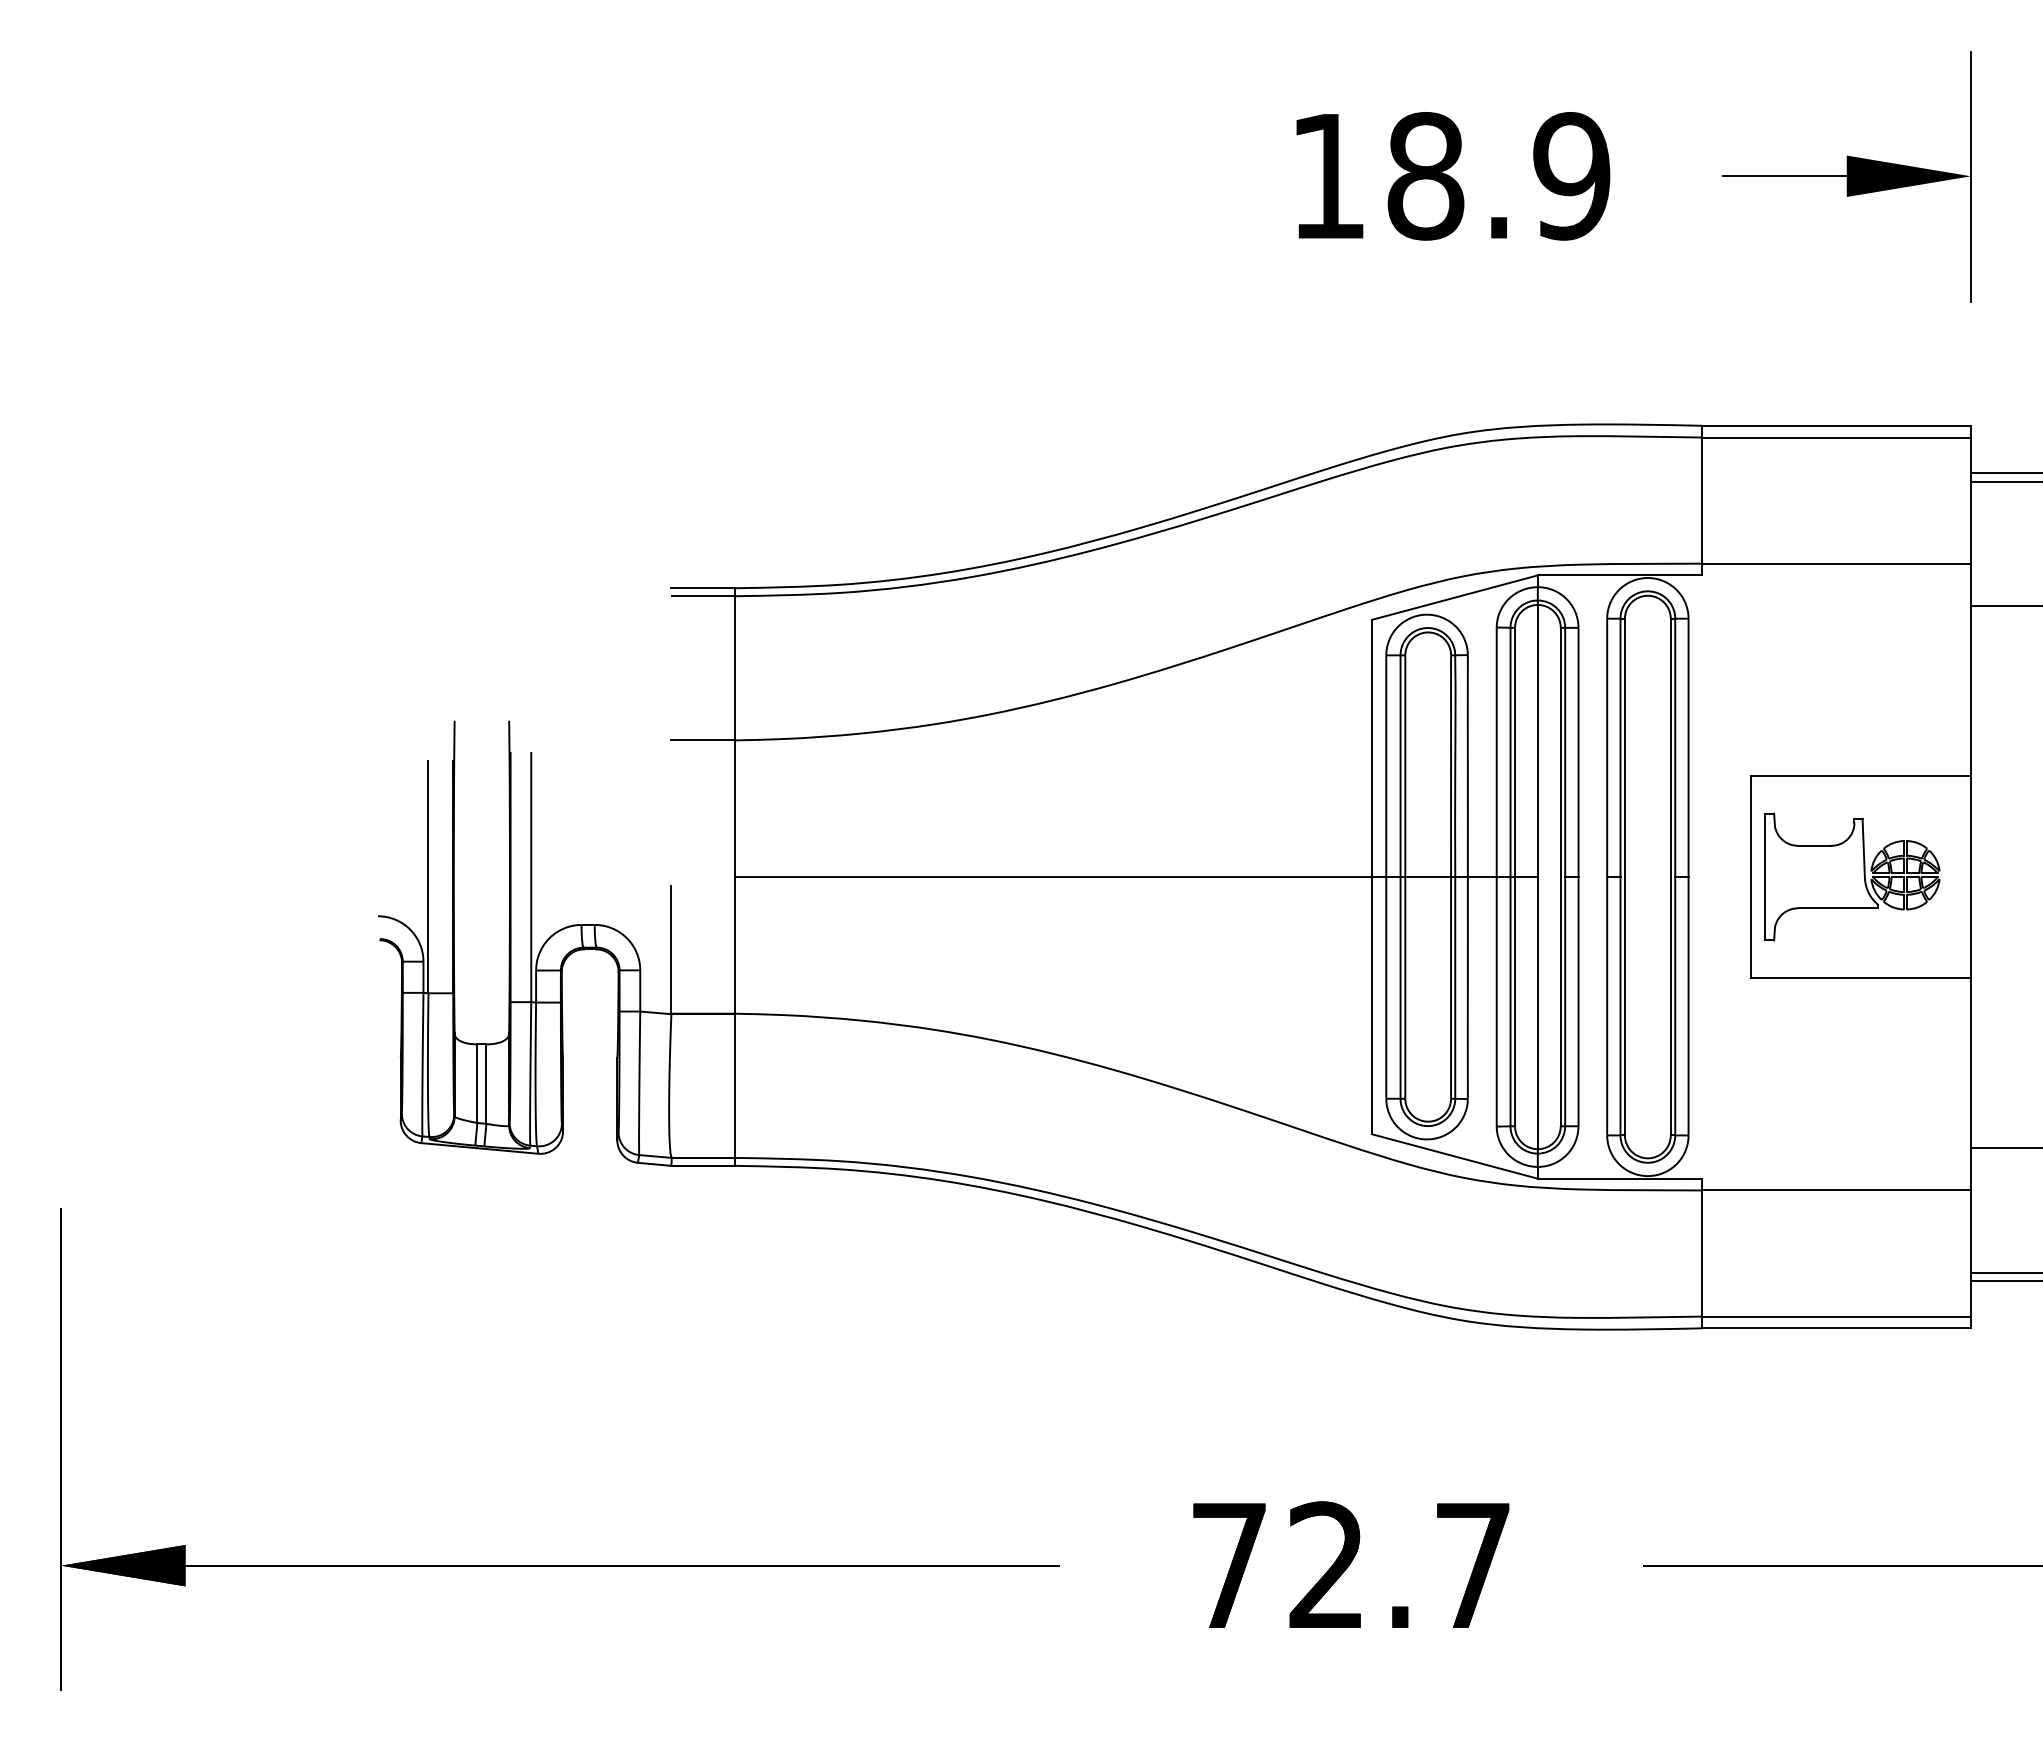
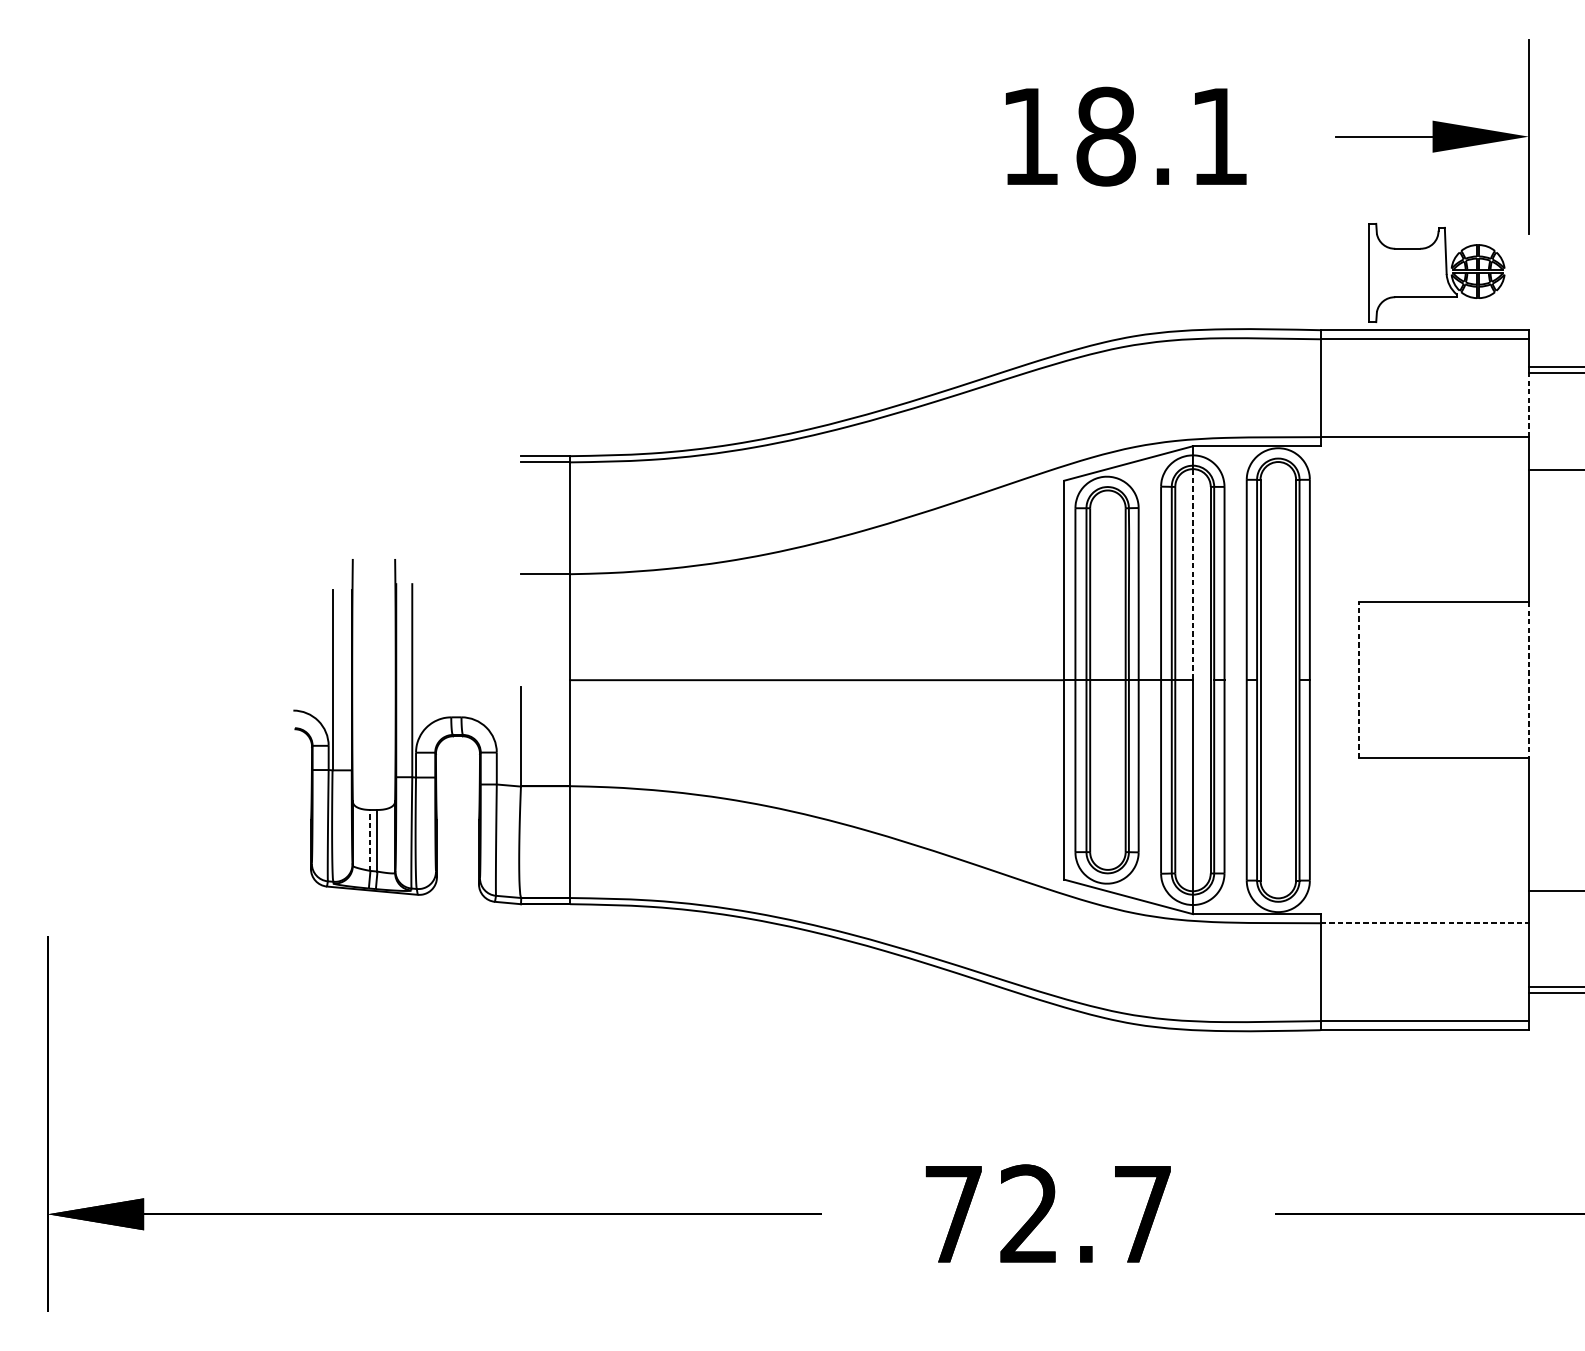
text: (1571, 176) -> (1219, 136), 18.9 -> 18.1
line: (1971, 522) -> (1529, 405), solid -> dashed
line: (1537, 741) -> (1192, 575), solid -> dashed
part: (1852, 876) -> (1437, 272), moved
line: (1751, 877) -> (1358, 680), solid -> dashed
line: (1971, 877) -> (1529, 680), solid -> dashed
line: (477, 1083) -> (370, 840), solid -> dashed
line: (1837, 1190) -> (1425, 923), solid -> dashed

